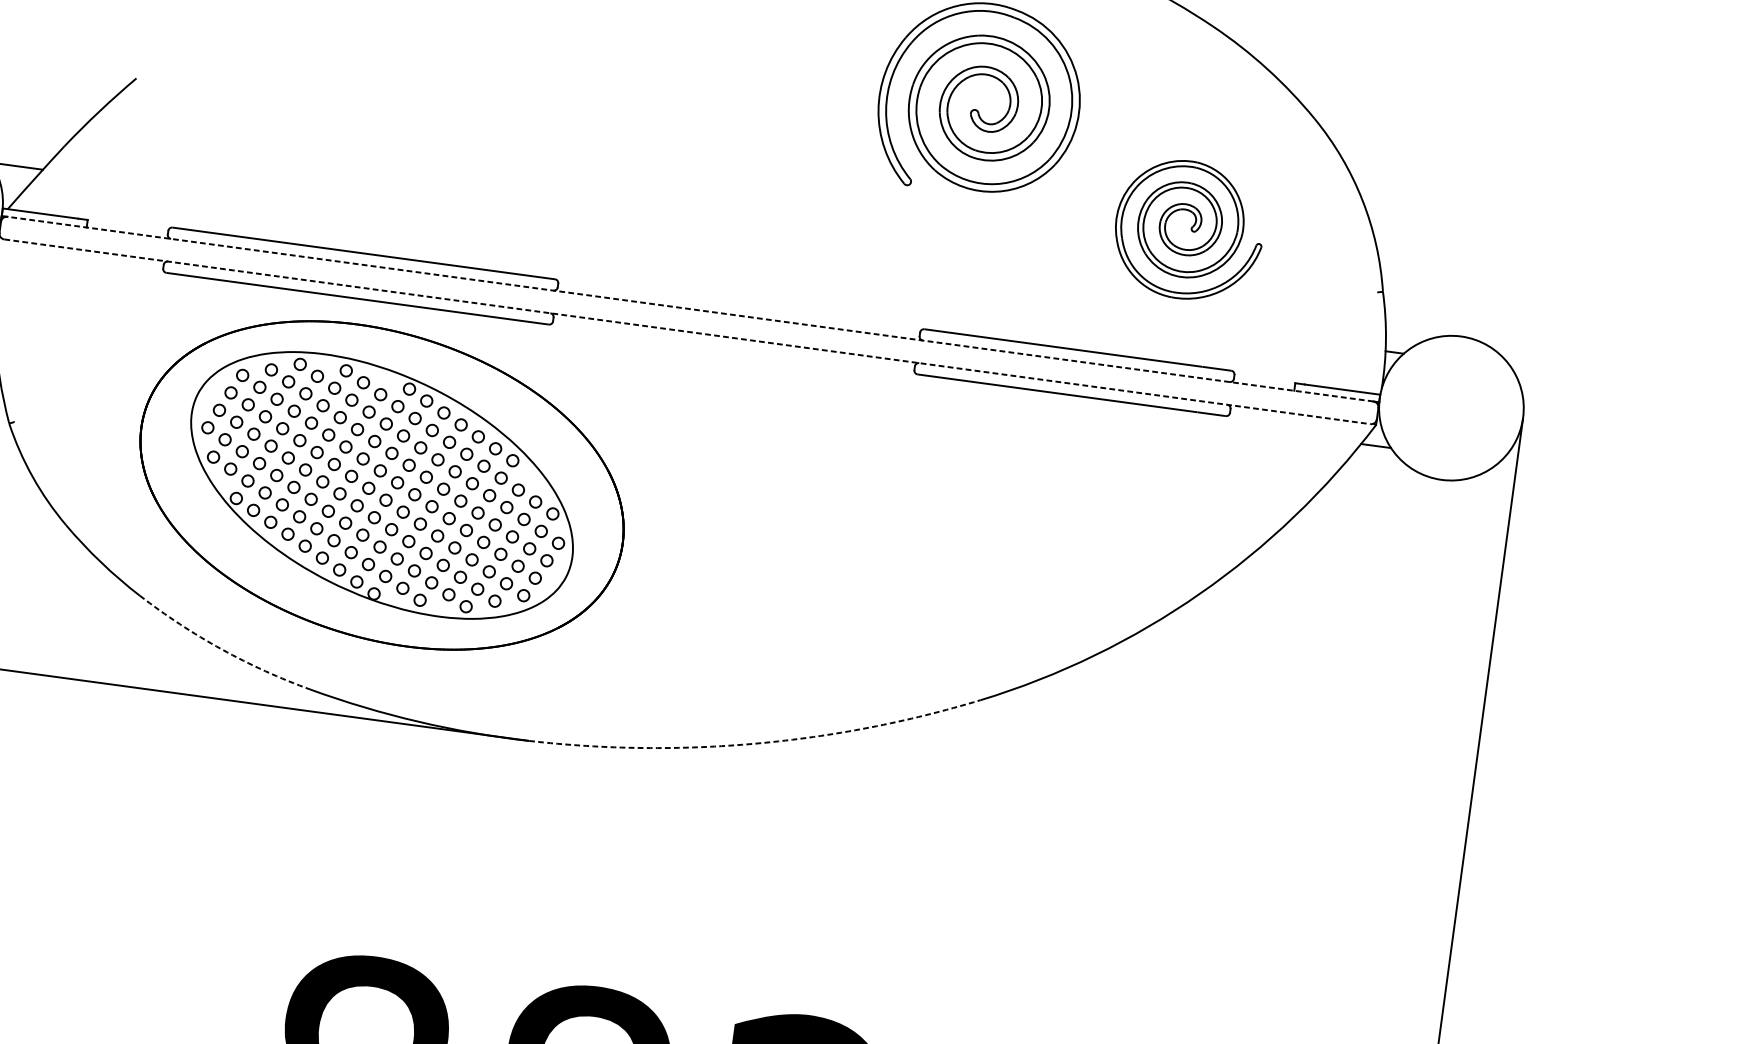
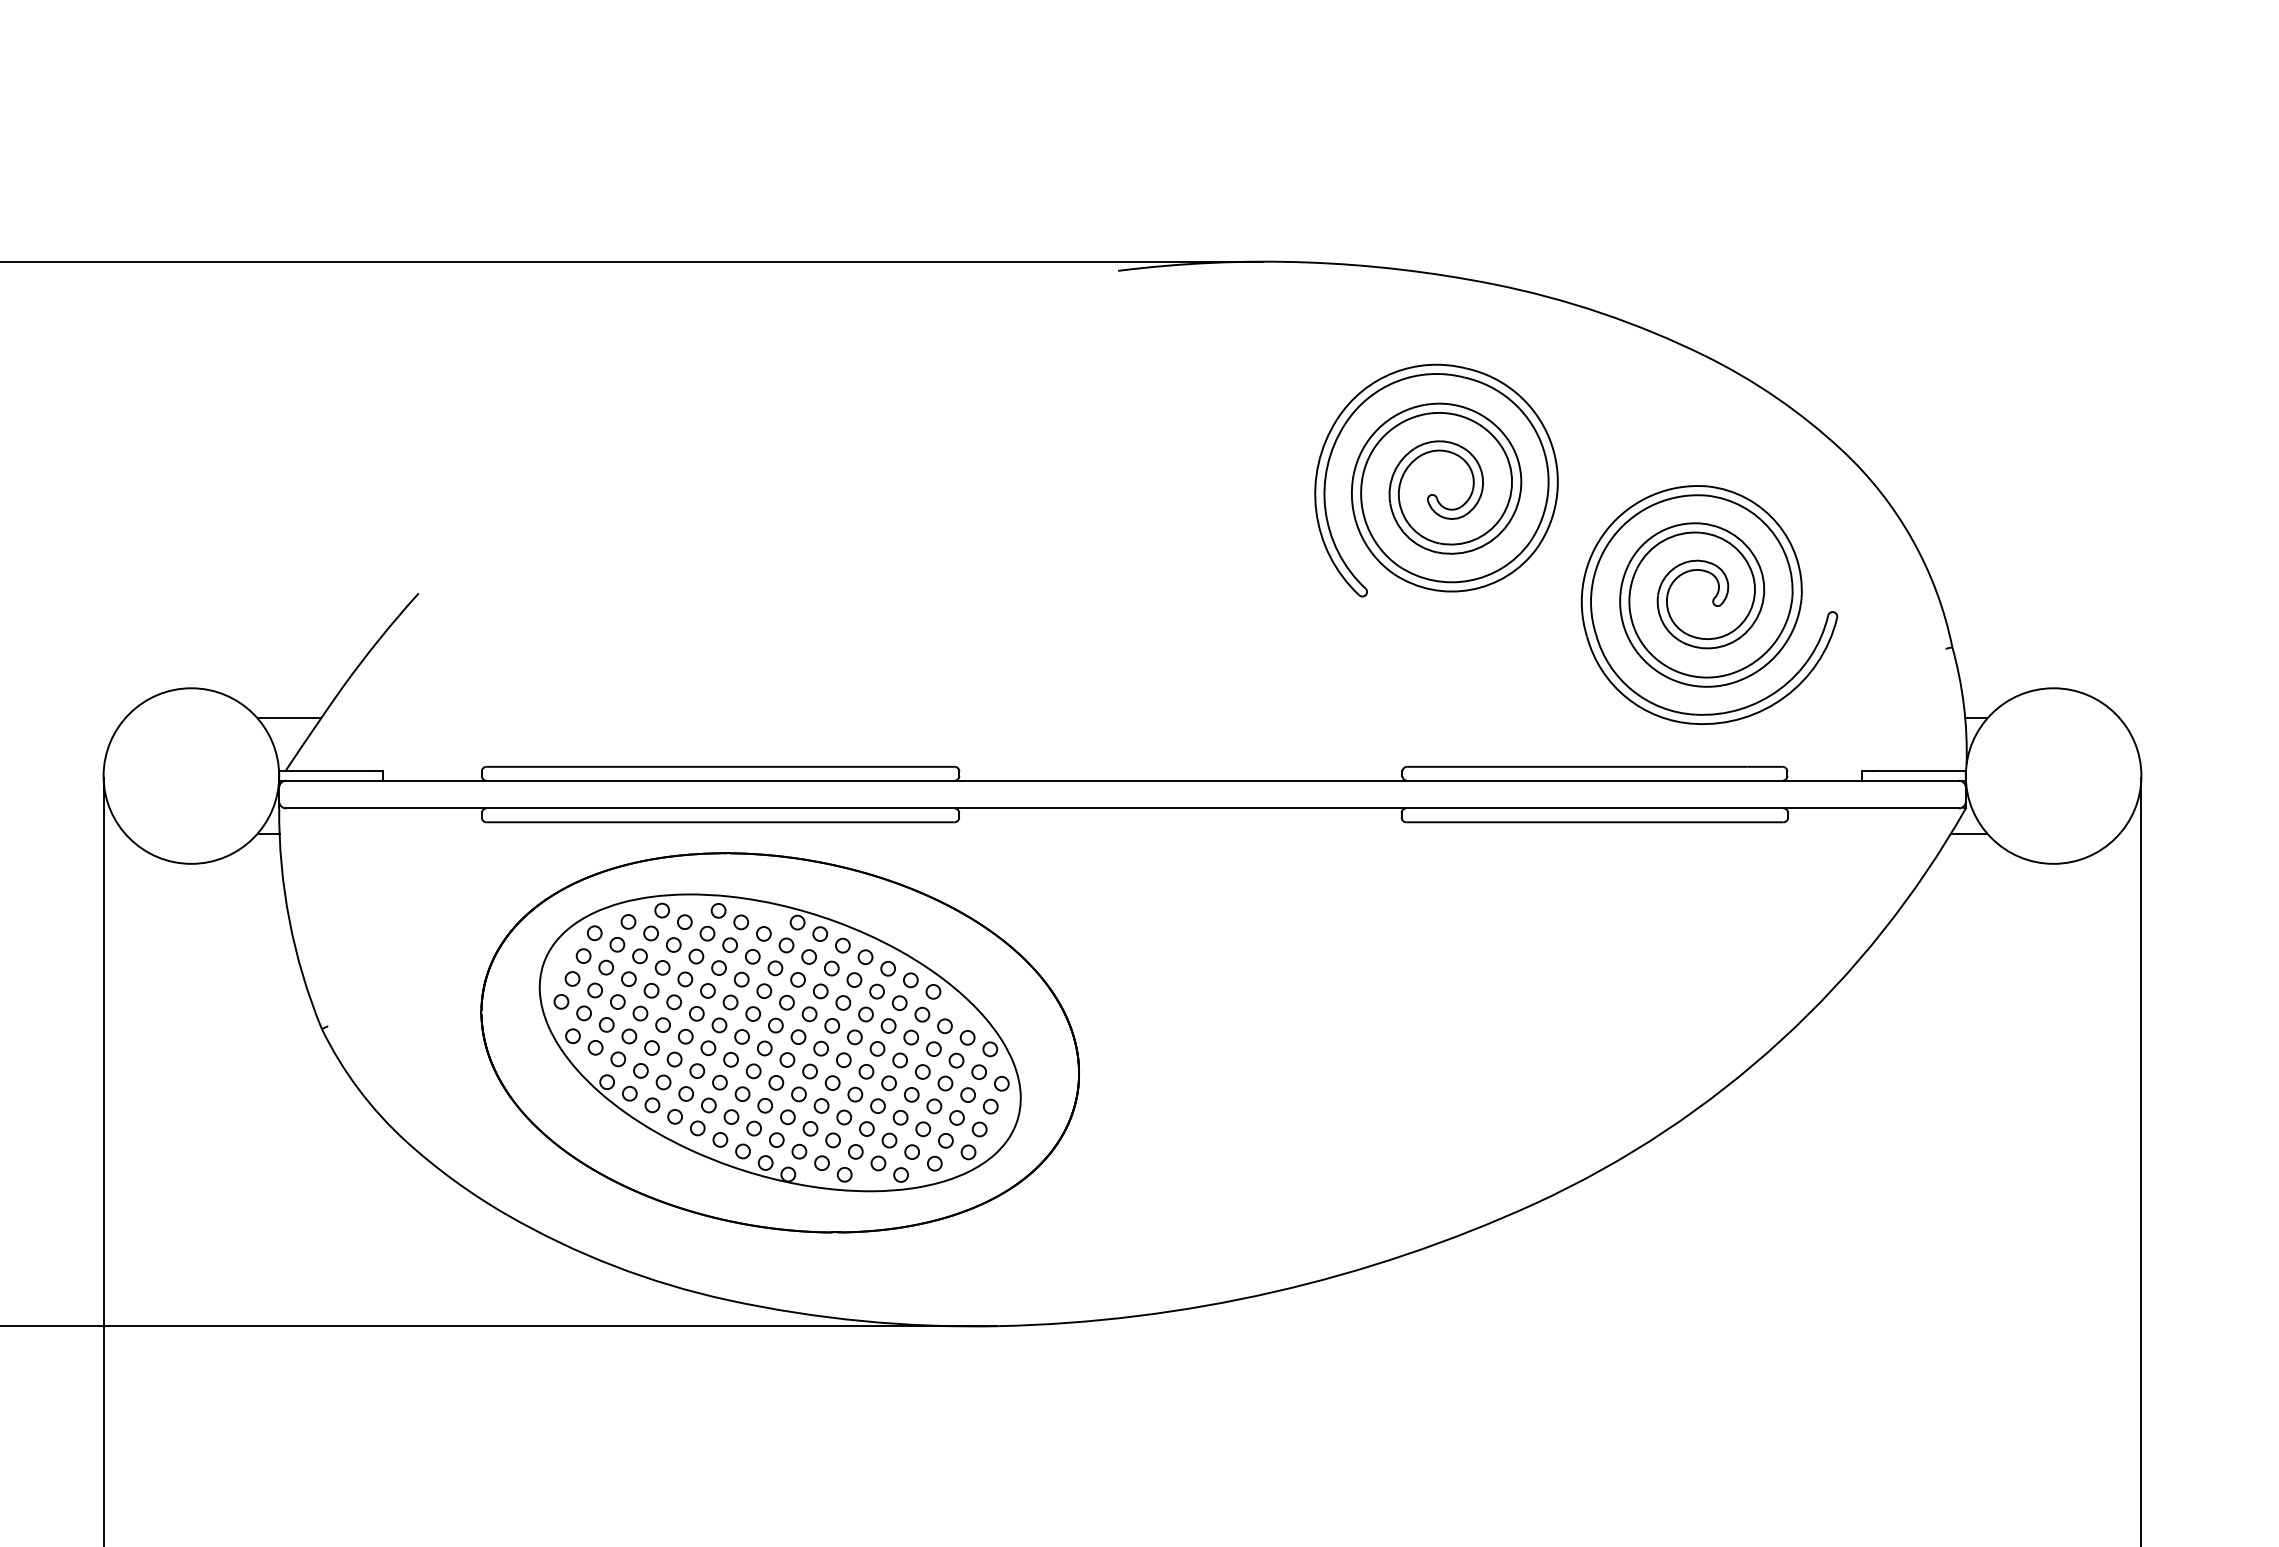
part: (1189, 230) -> (1709, 604), size x1.43
line: (690, 308) -> (1122, 780), dashed -> solid
line: (688, 331) -> (1123, 808), dashed -> solid
arc: (221, 649) -> (614, 1266), dashed -> solid
arc: (757, 743) -> (1273, 1292), dashed -> solid

